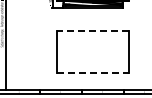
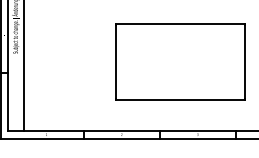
line: (92, 31) -> (179, 24), dashed -> solid
line: (92, 72) -> (179, 99), dashed -> solid

